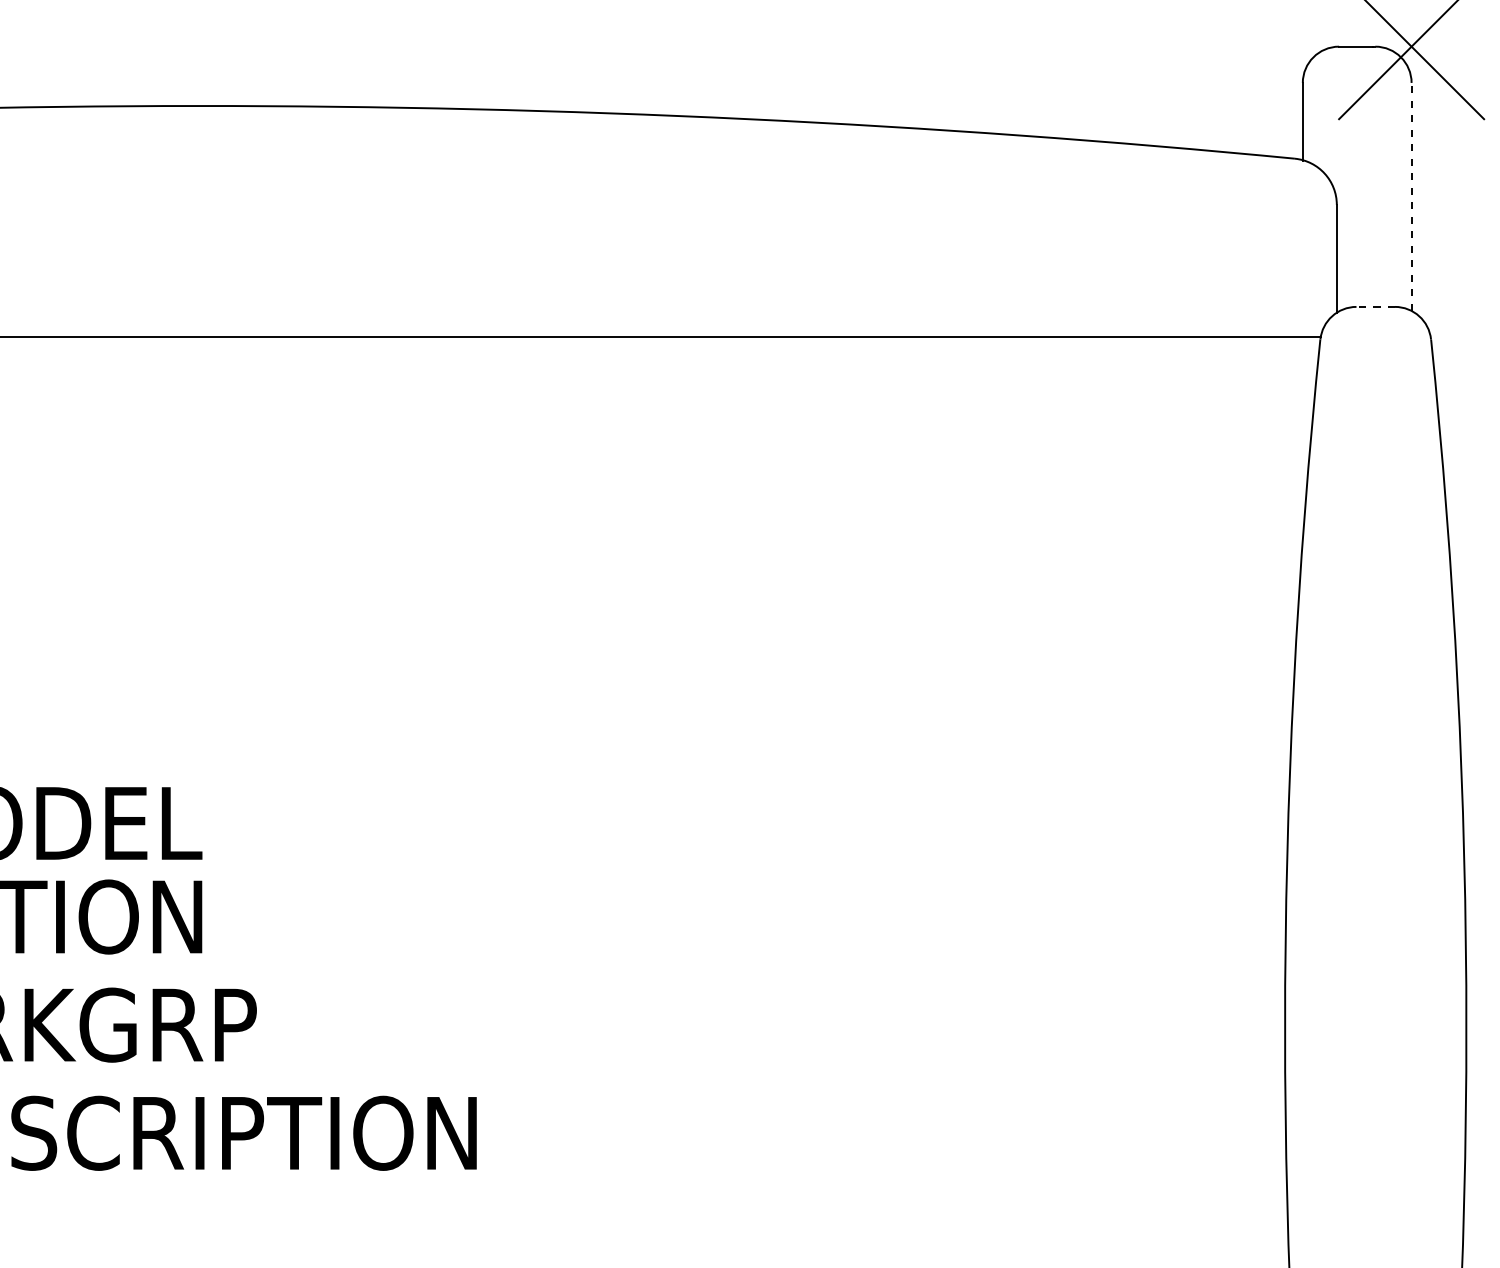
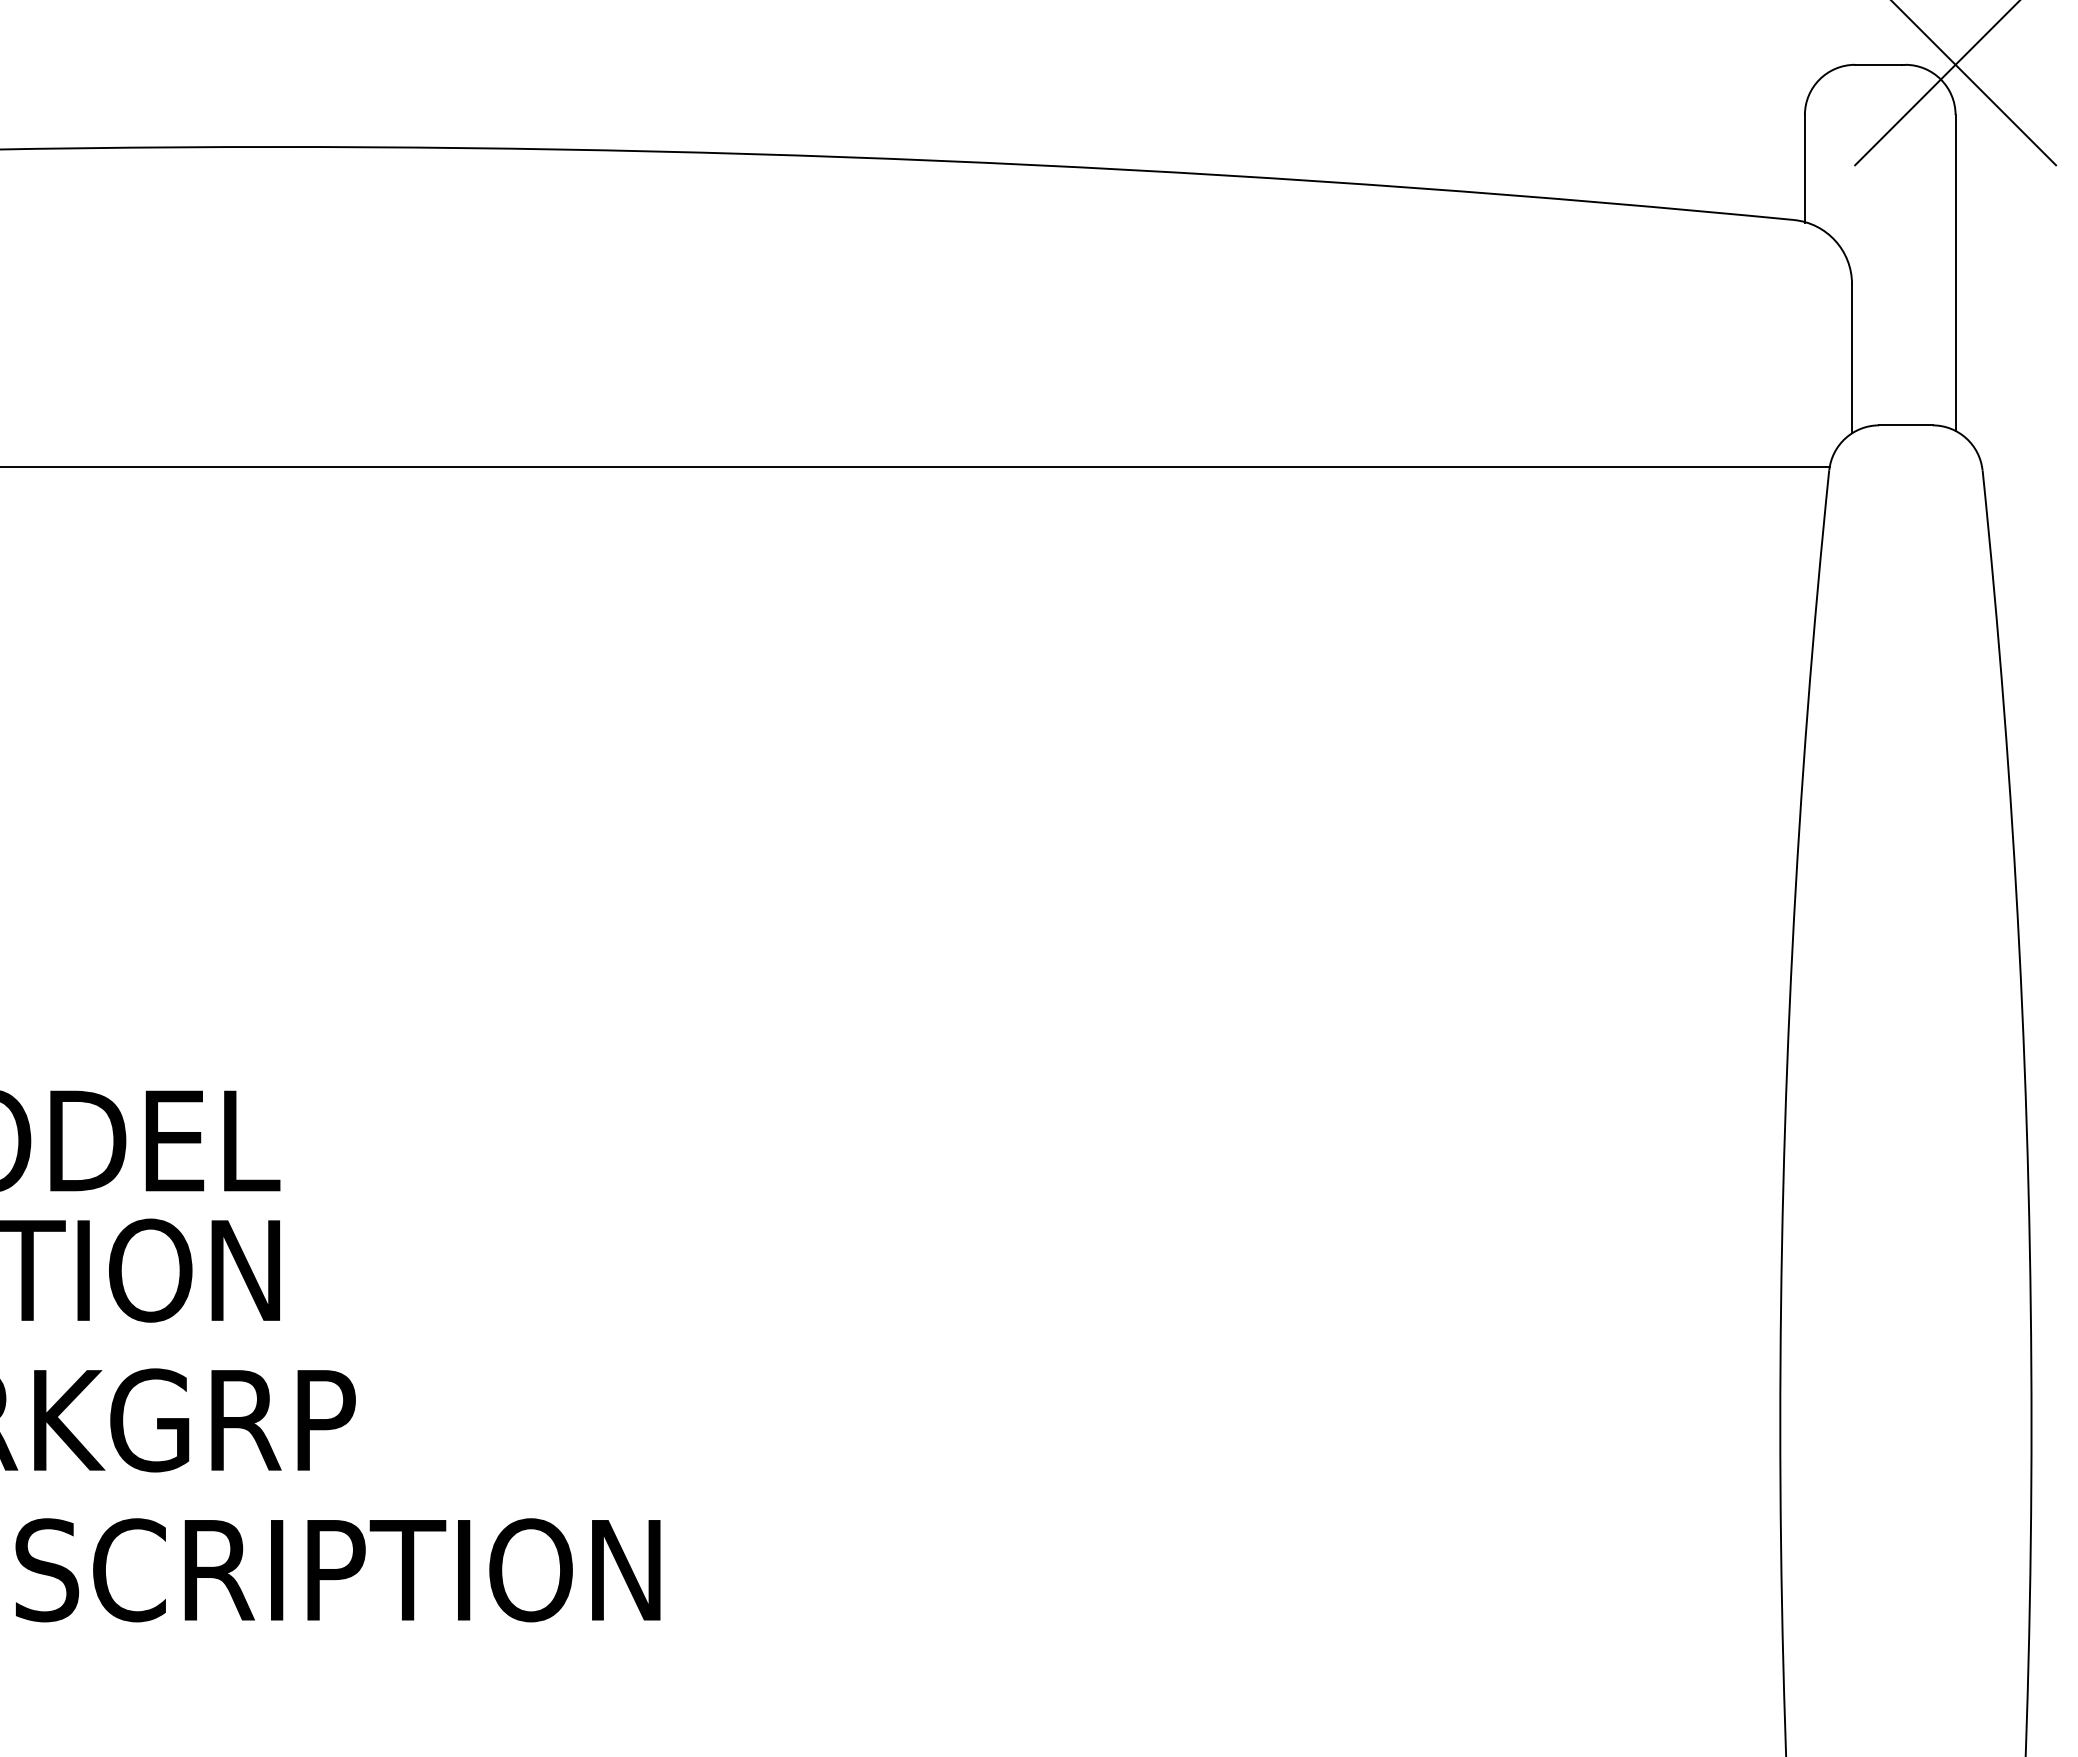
line: (1411, 196) -> (1955, 272), dashed -> solid
line: (1375, 307) -> (1905, 425), dashed -> solid

